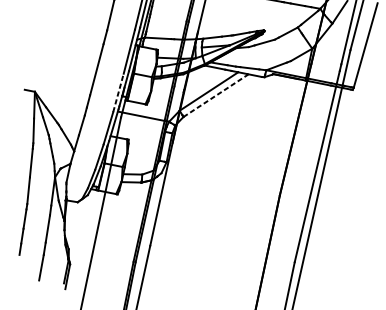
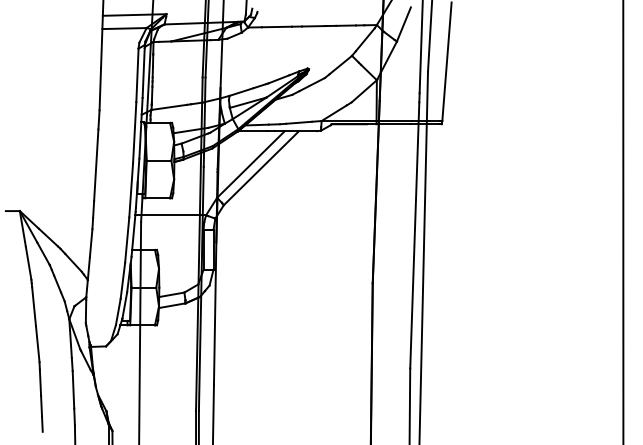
line: (118, 93) -> (131, 190), dashed -> solid
line: (216, 95) -> (261, 168), dashed -> solid

